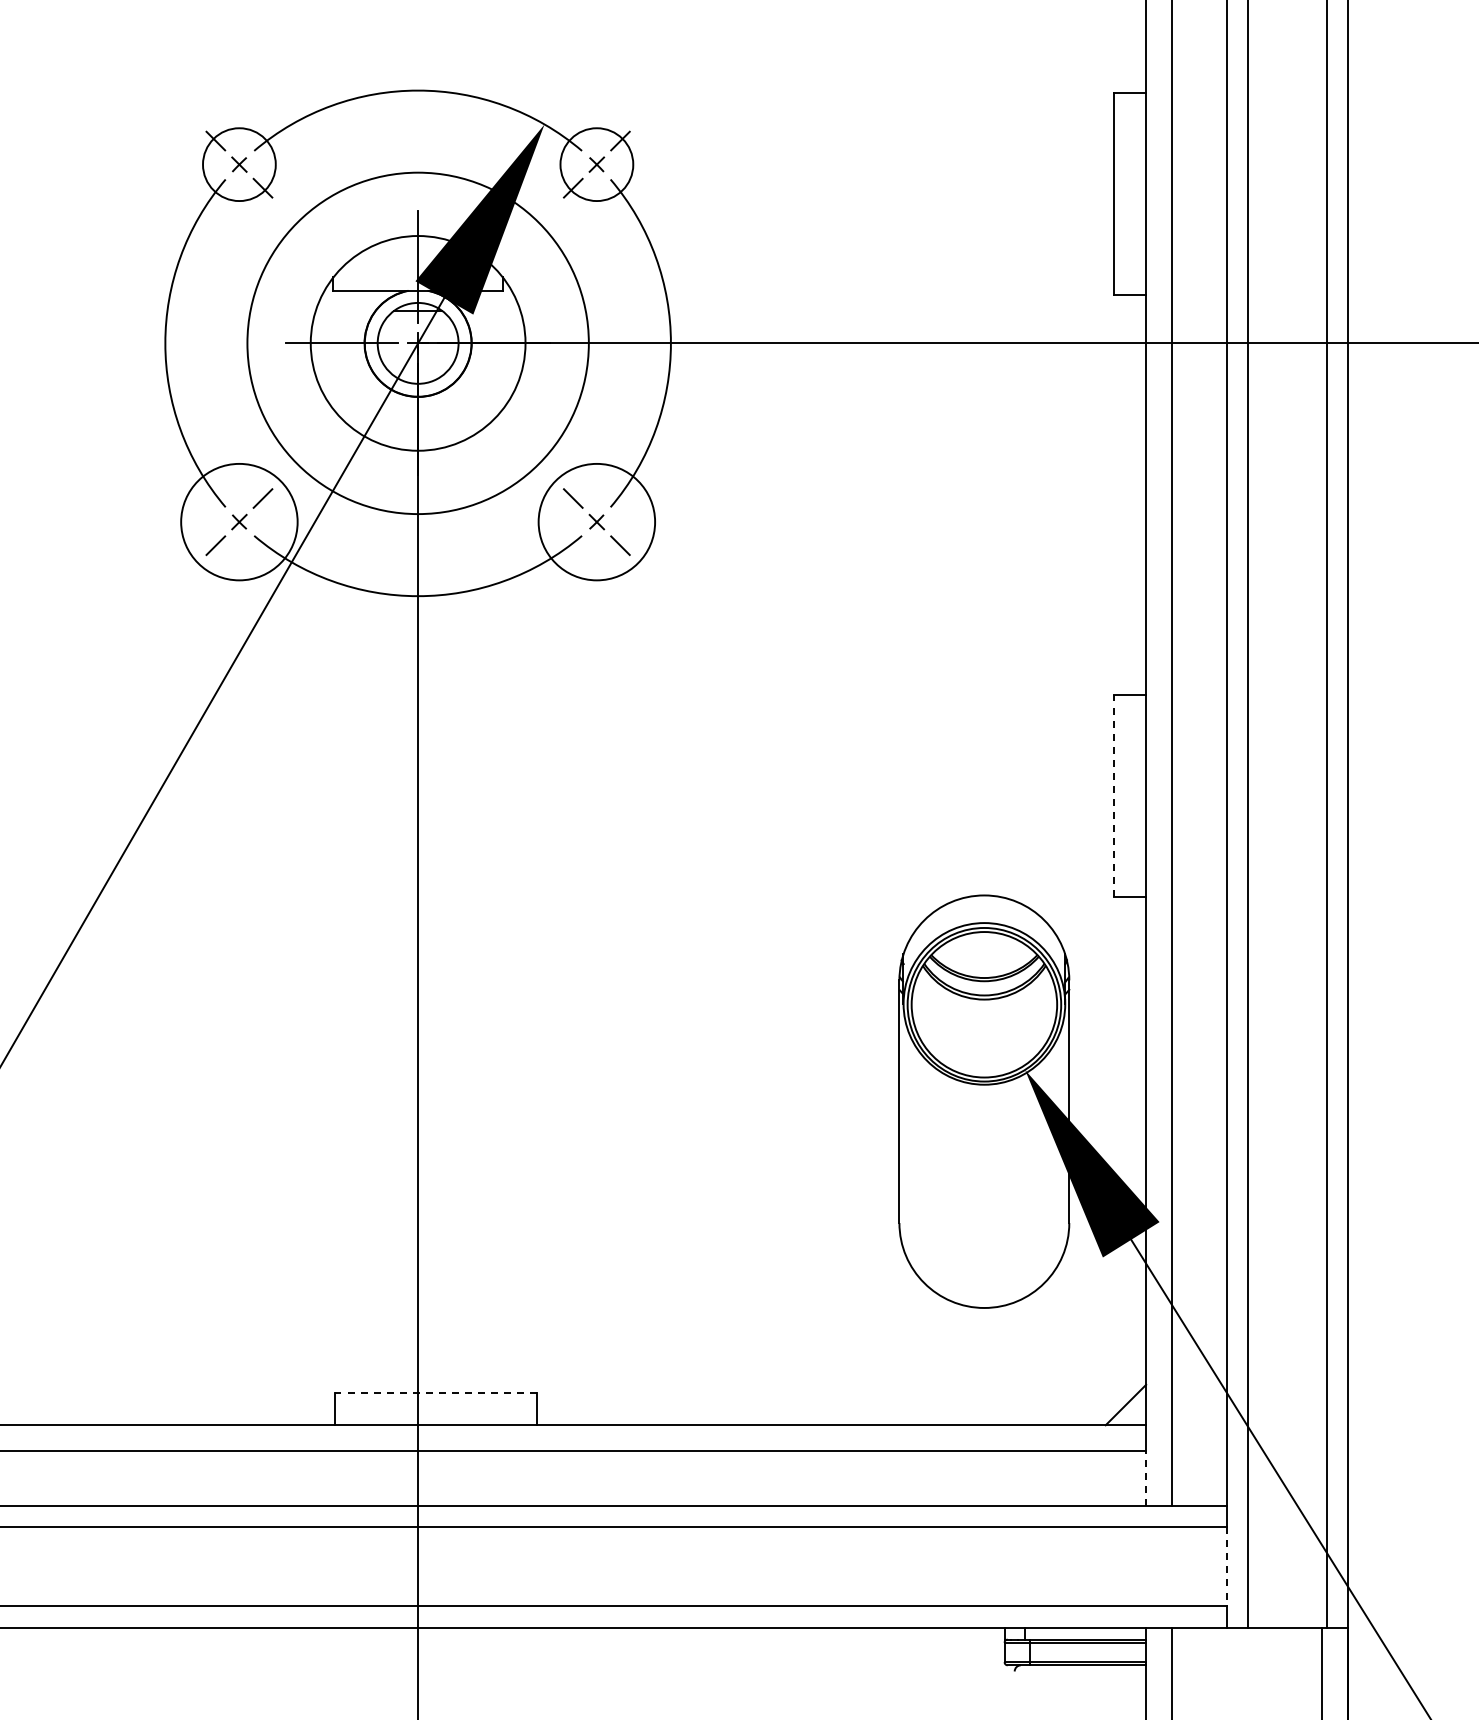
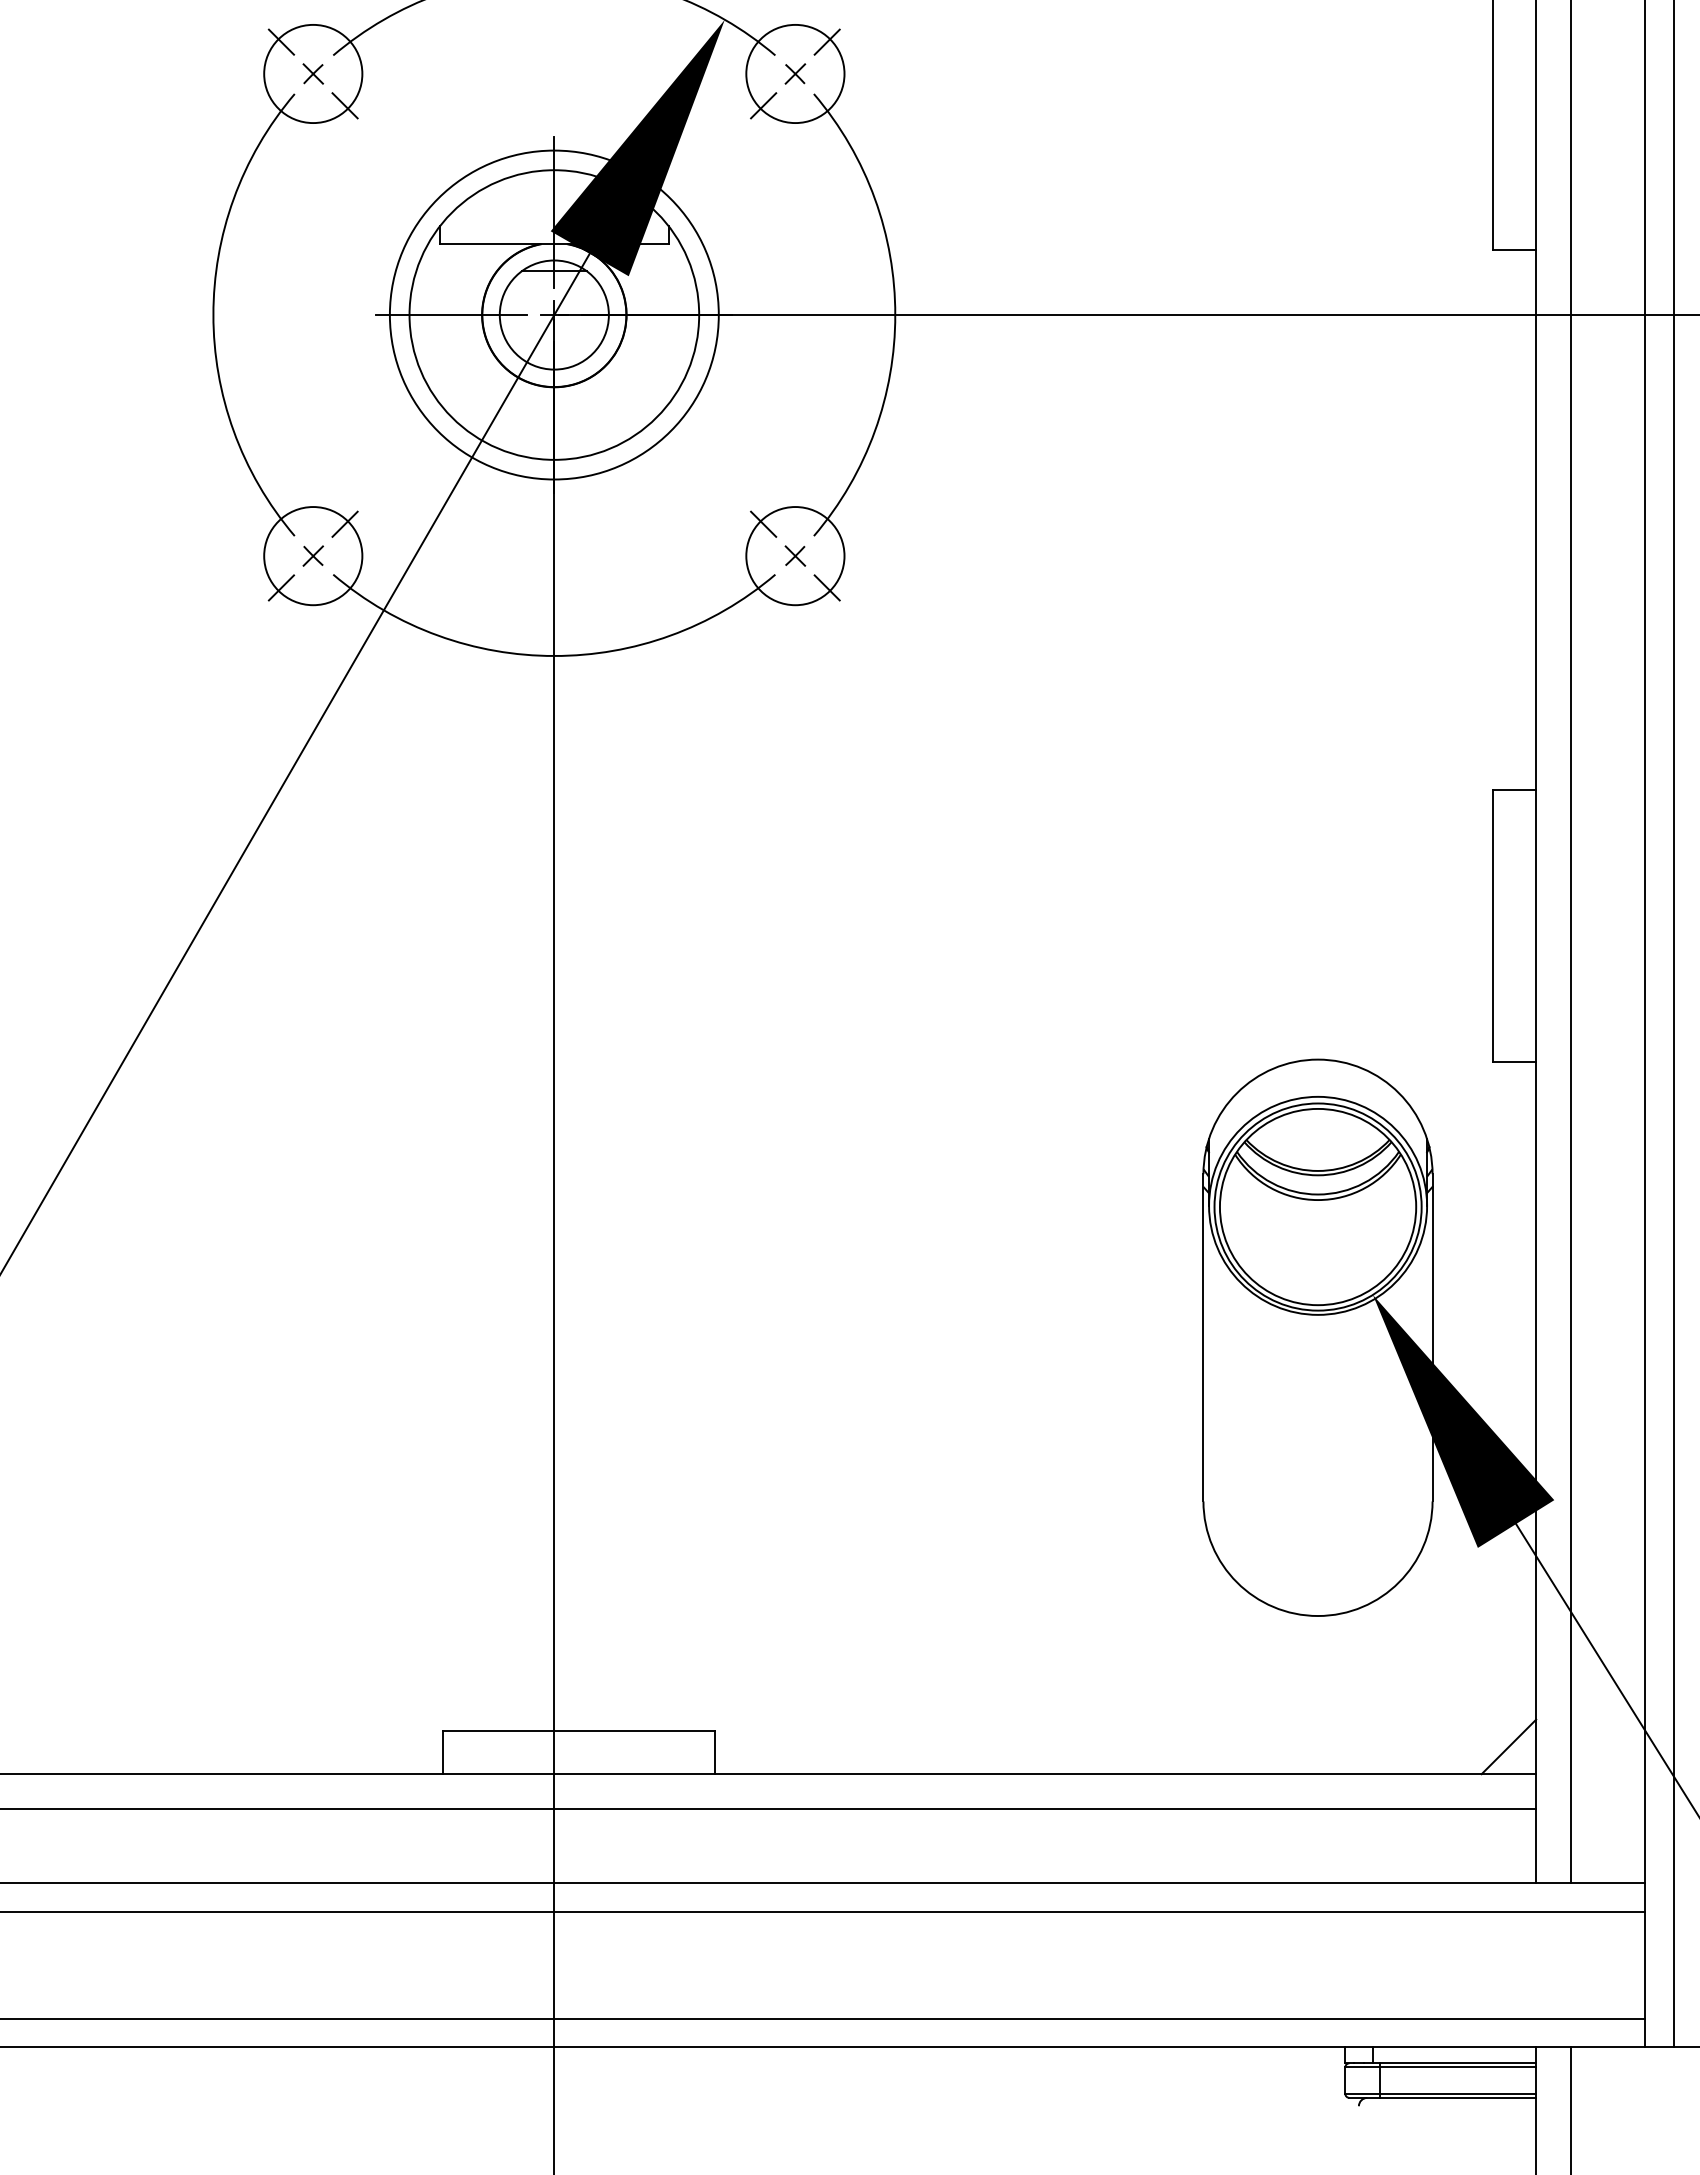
circle: (418, 343) -> (554, 315), size x0.71
circle: (239, 521) -> (313, 555), size x0.62
circle: (596, 521) -> (794, 555), size x0.62
line: (1113, 795) -> (1492, 924), dashed -> solid
line: (435, 1392) -> (577, 1729), dashed -> solid
line: (1146, 1478) -> (1536, 1845), dashed -> solid
line: (1227, 1566) -> (1645, 1964), dashed -> solid

